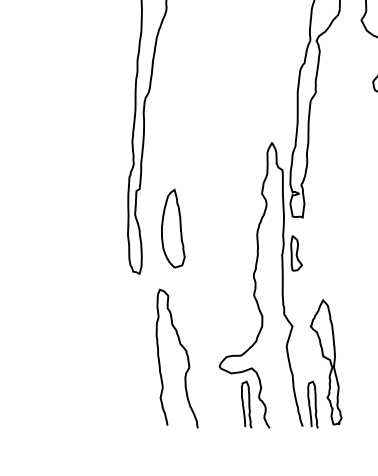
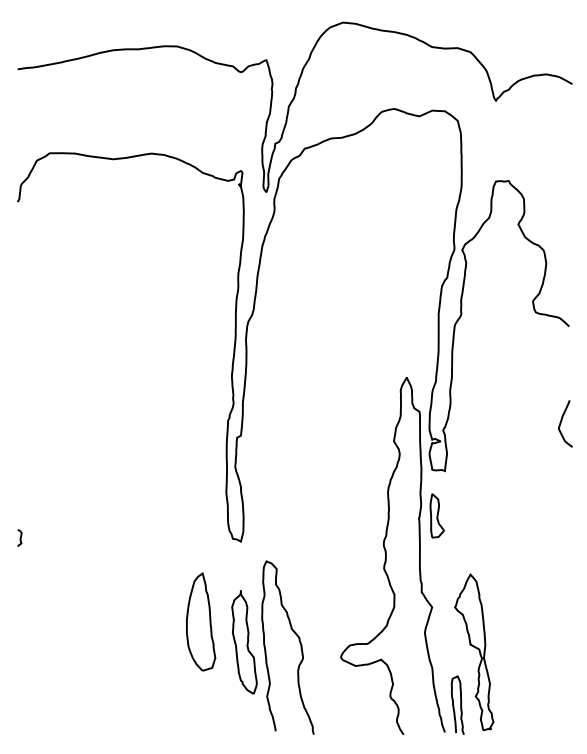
part: (173, 228) -> (201, 621), moved
part: (142, 354) -> (244, 642), added
curve: (248, 404) -> (377, 704), removed

